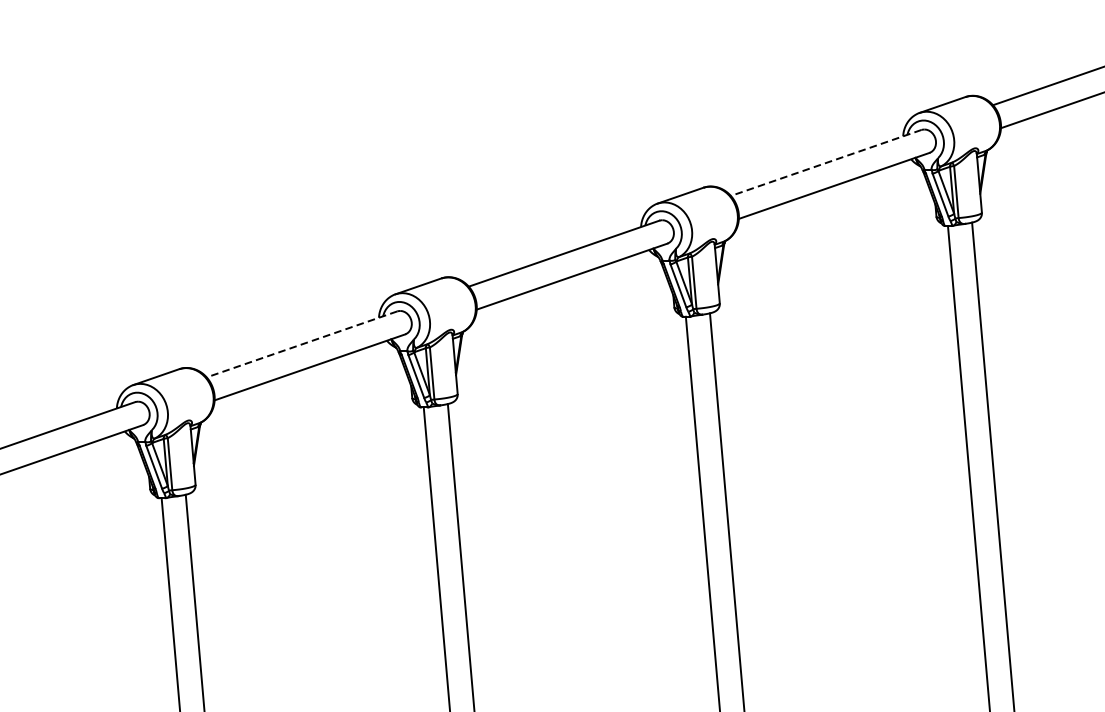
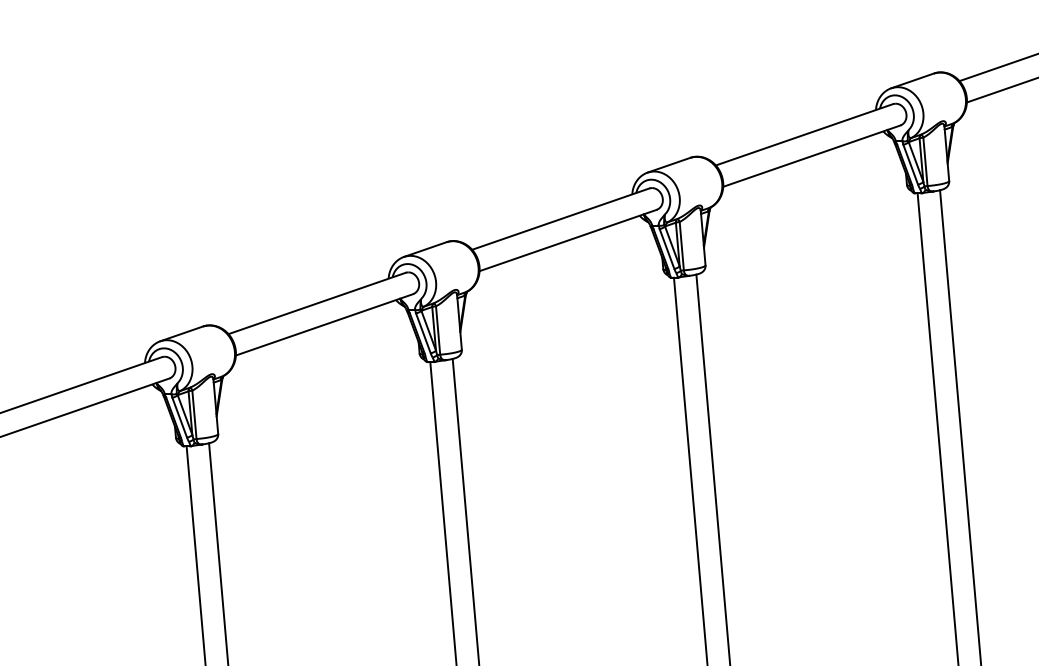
line: (826, 162) -> (804, 134), dashed -> solid
line: (302, 344) -> (317, 303), dashed -> solid

